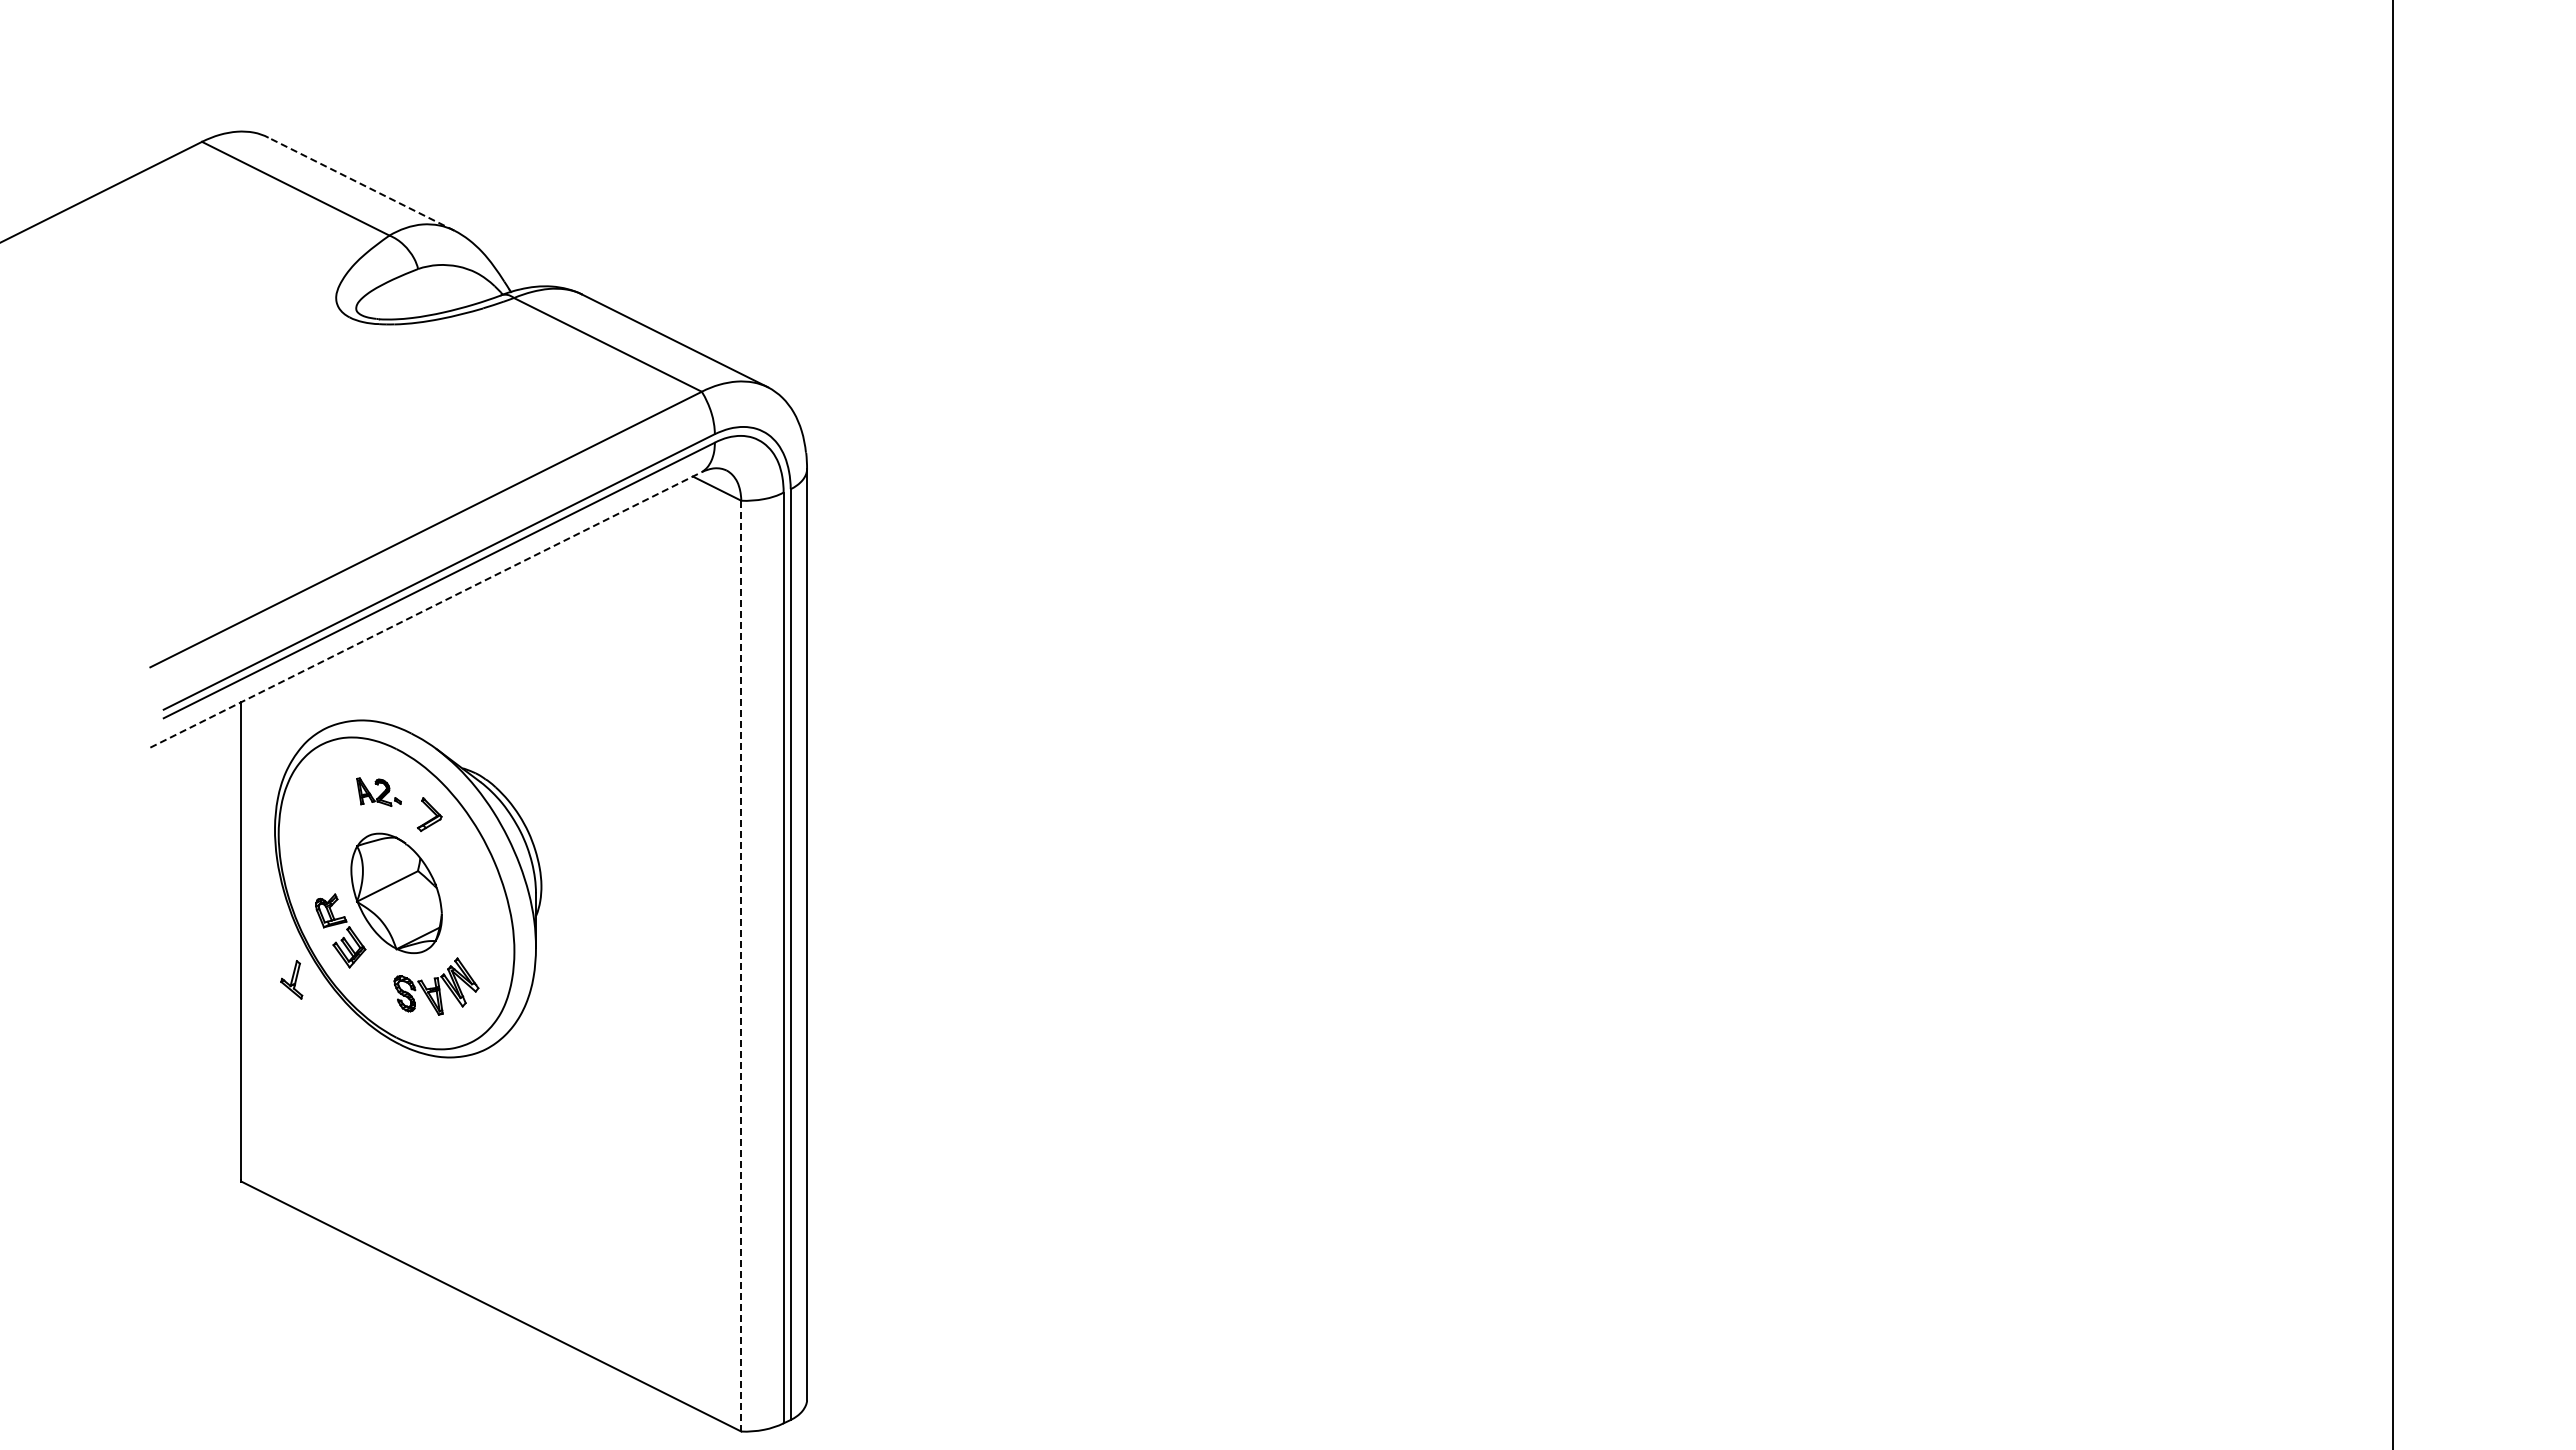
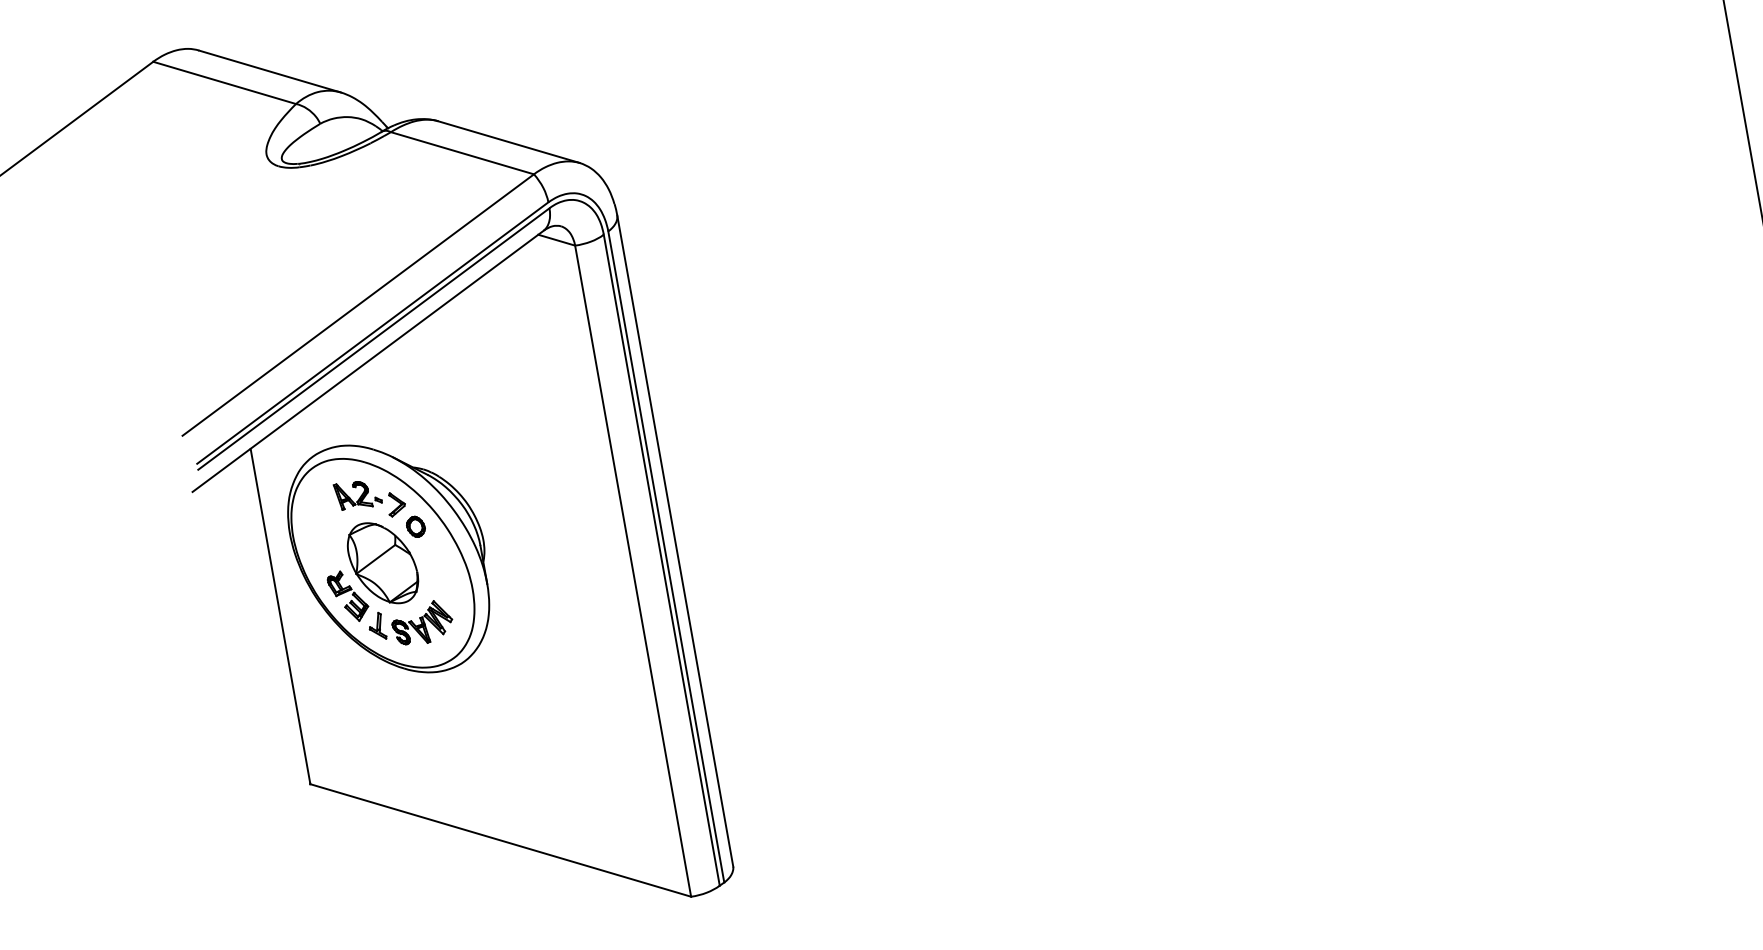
line: (361, 184) -> (270, 71), dashed -> solid
line: (426, 609) -> (368, 360), dashed -> solid
part: (378, 791) -> (357, 494), size x1.43
part: (451, 850) -> (416, 526), added
line: (741, 966) -> (633, 571), dashed -> solid
part: (291, 979) -> (376, 626), moved

